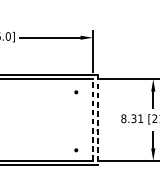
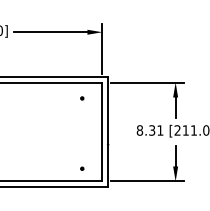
line: (92, 119) -> (102, 131), dashed -> solid
line: (97, 120) -> (108, 132), dashed -> solid

